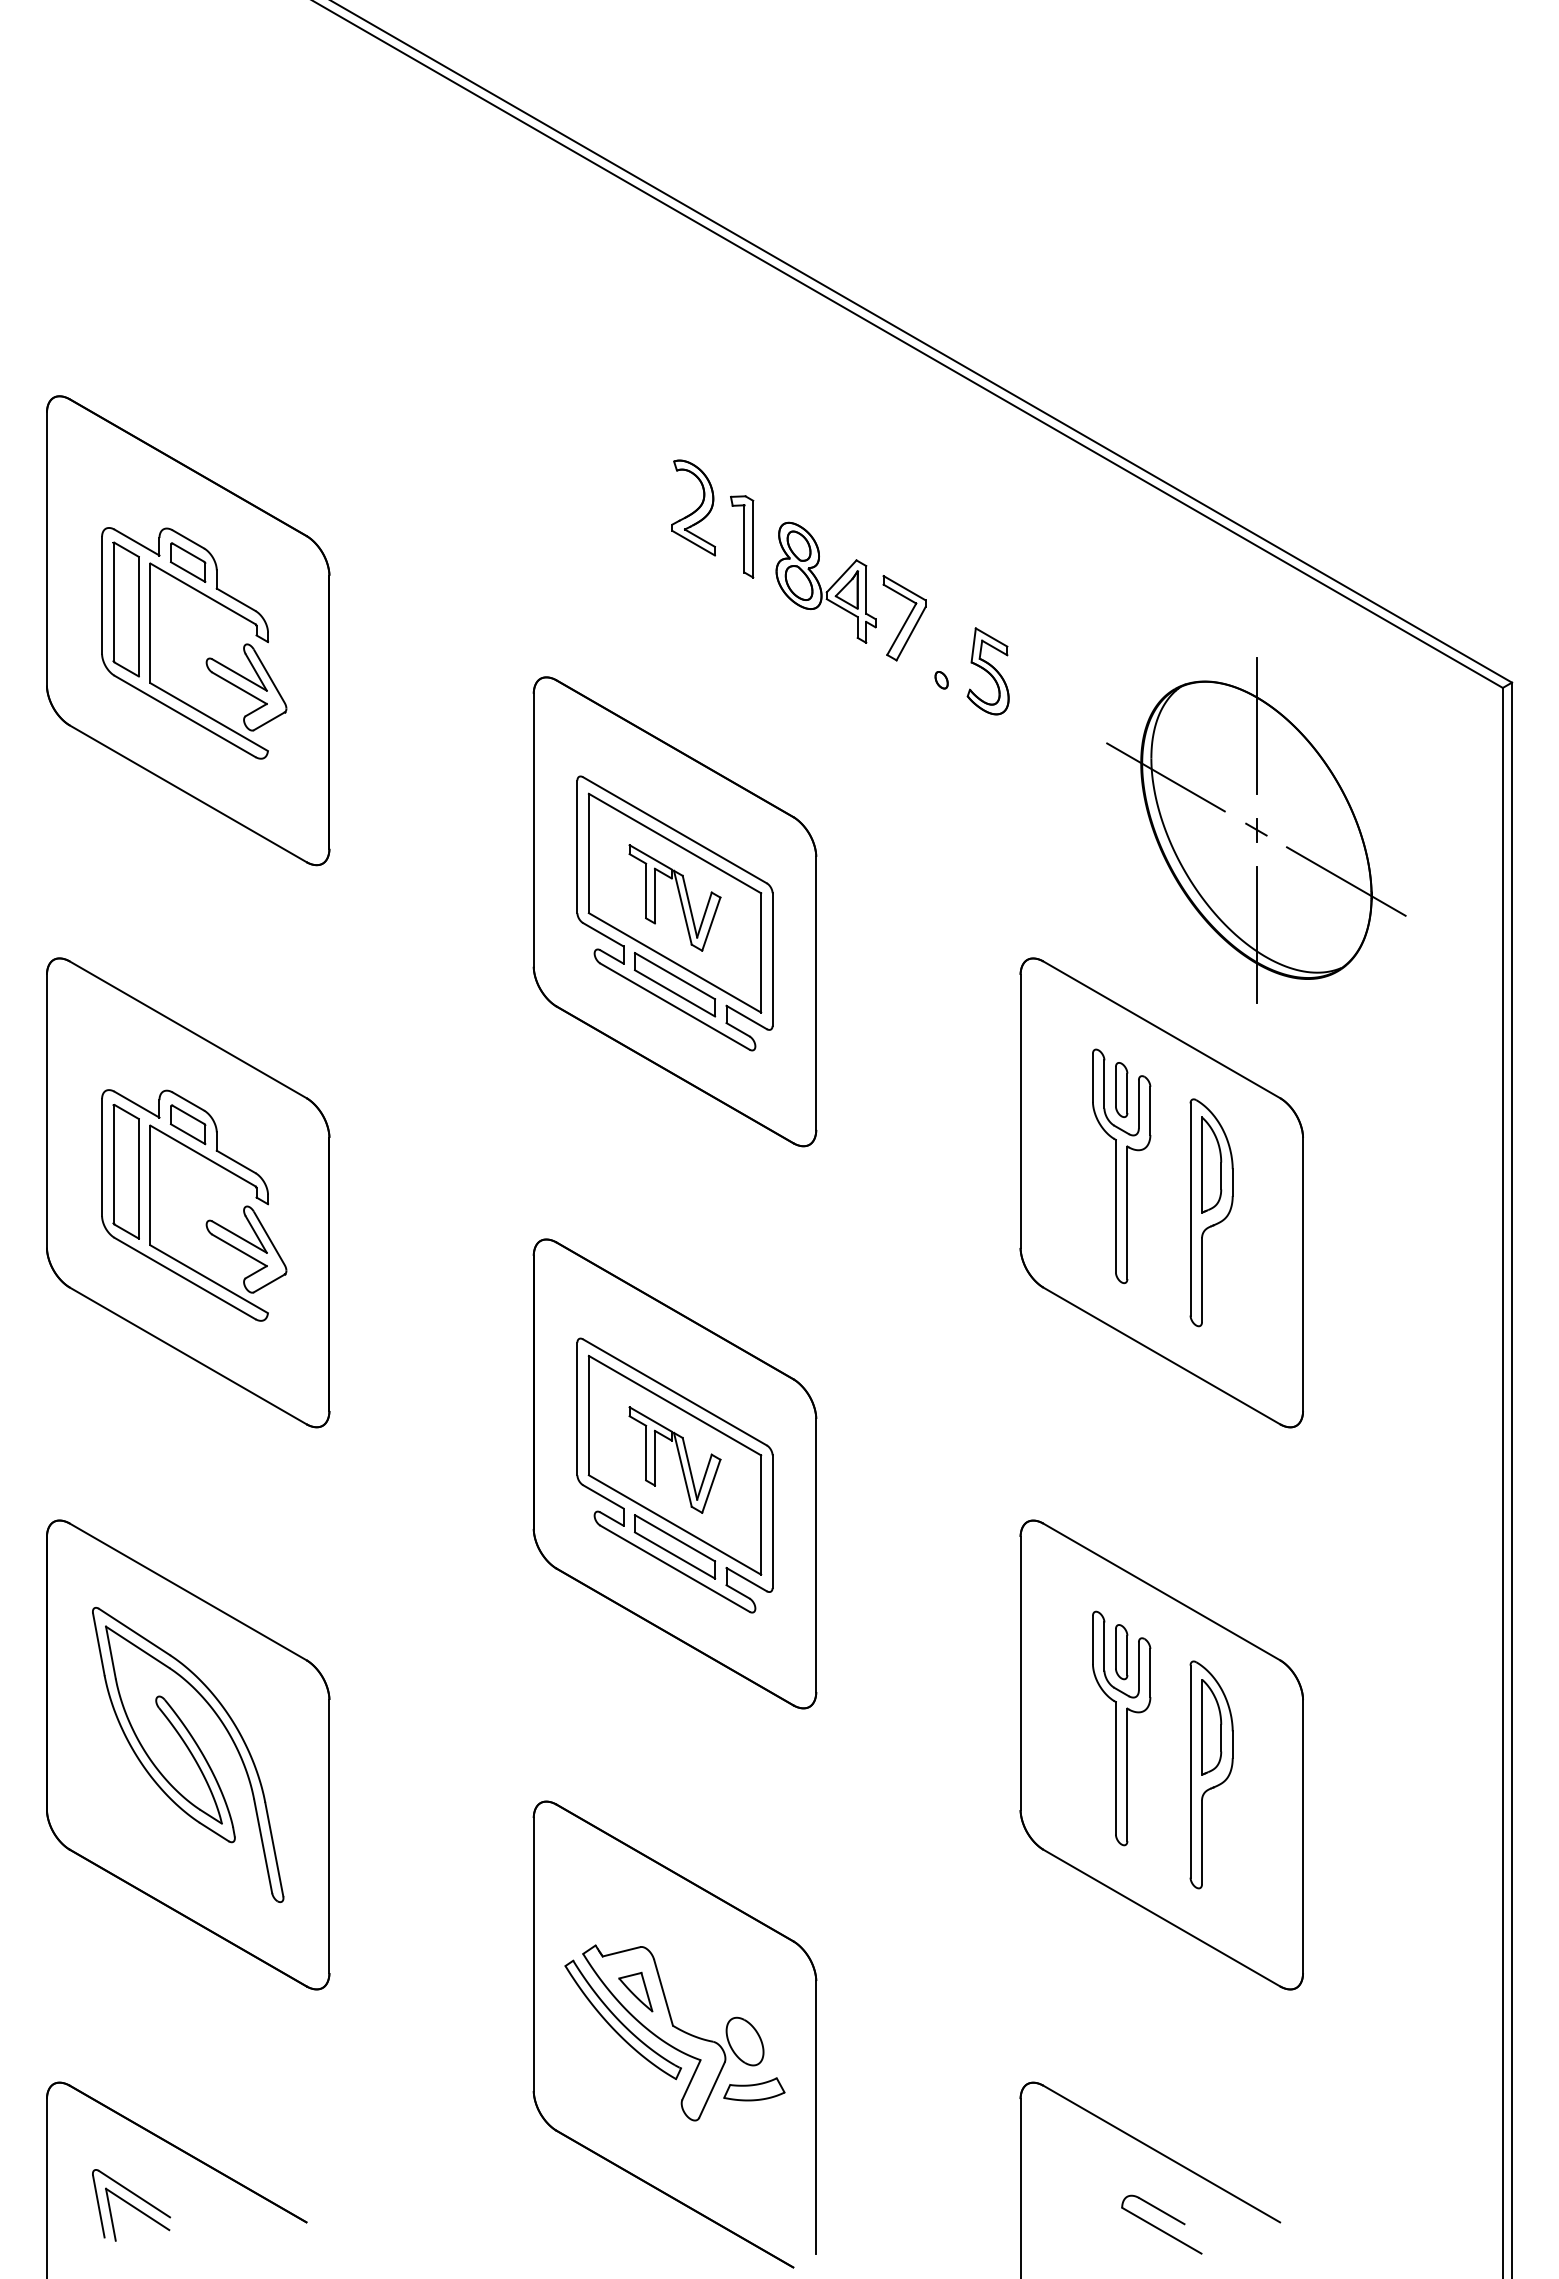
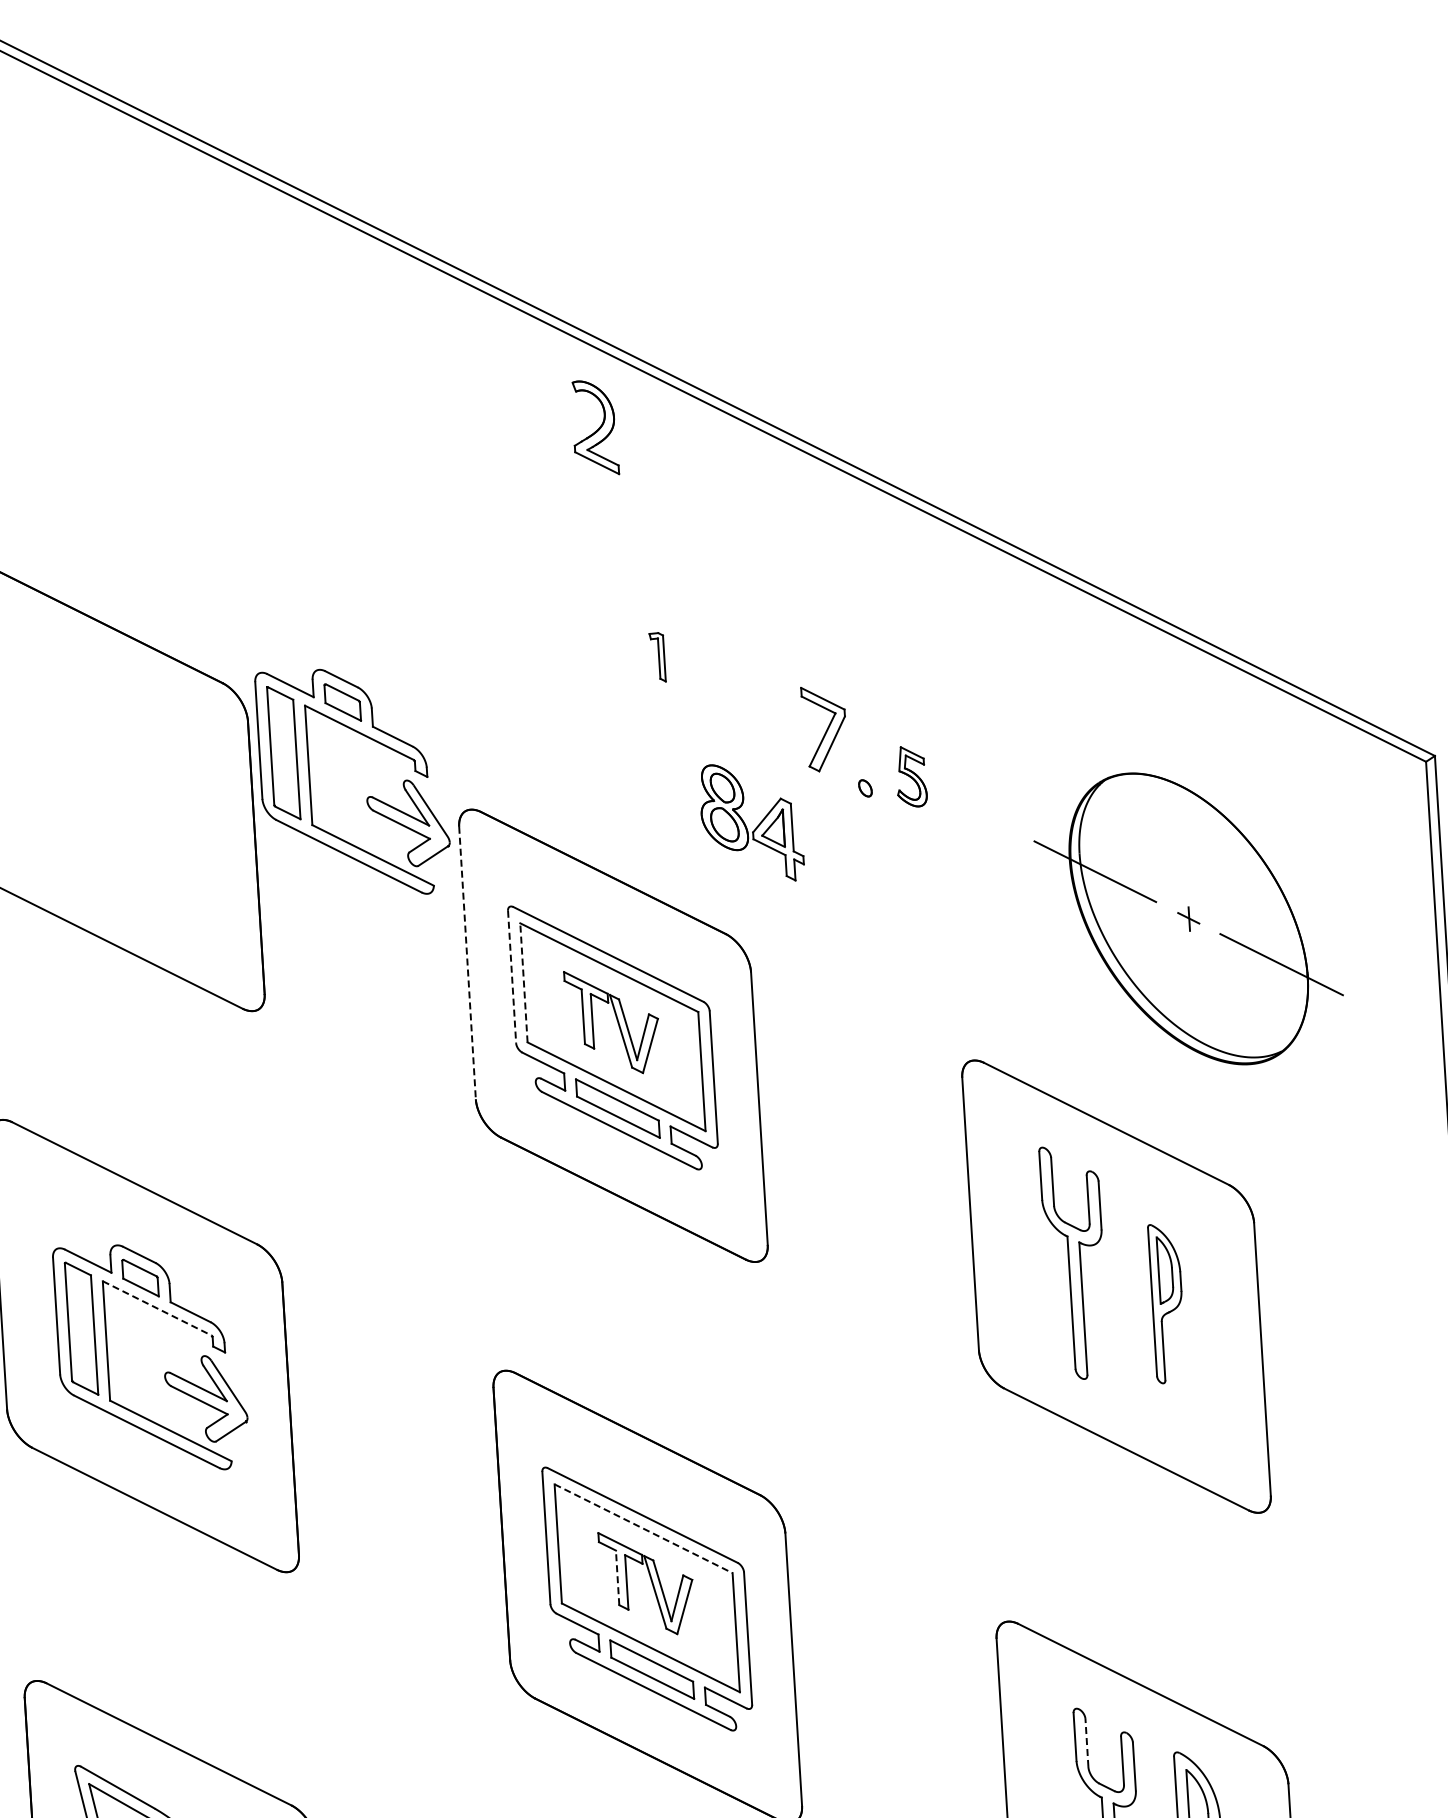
part: (693, 507) -> (594, 427), moved
part: (742, 536) -> (657, 657), size x0.6
part: (825, 582) -> (751, 822), moved
part: (208, 657) -> (368, 795), moved
part: (987, 671) -> (910, 776), size x0.7
line: (1256, 725) -> (1182, 814), removed
line: (533, 830) -> (467, 963), solid -> dashed
line: (577, 847) -> (512, 977), solid -> dashed
line: (588, 853) -> (523, 982), solid -> dashed
line: (1256, 934) -> (1195, 1022), removed
part: (1121, 1089) -> (1069, 1185), removed
line: (202, 1155) -> (156, 1307), solid -> dashed
part: (1211, 1212) -> (1167, 1303), size x0.7
line: (675, 1405) -> (644, 1528), solid -> dashed
line: (646, 1452) -> (618, 1577), solid -> dashed
line: (1104, 1646) -> (1086, 1742), solid -> dashed
part: (1121, 1652) -> (1104, 1747), removed

